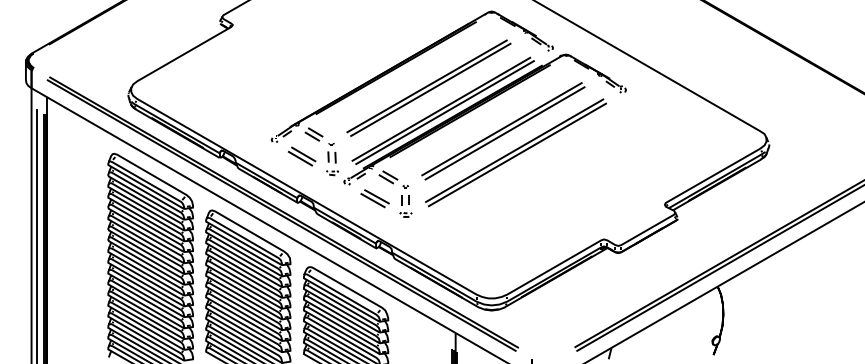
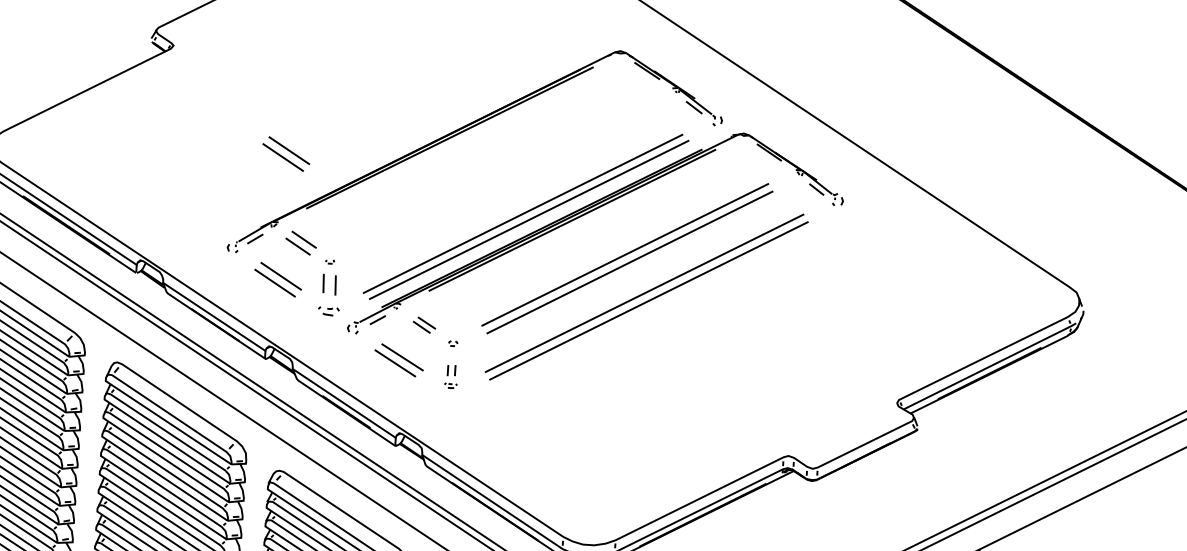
part: (301, 83) -> (285, 153), added
part: (428, 87) -> (503, 174), removed
part: (388, 177) -> (424, 325), size x0.7
part: (405, 206) -> (450, 377), size x0.6

